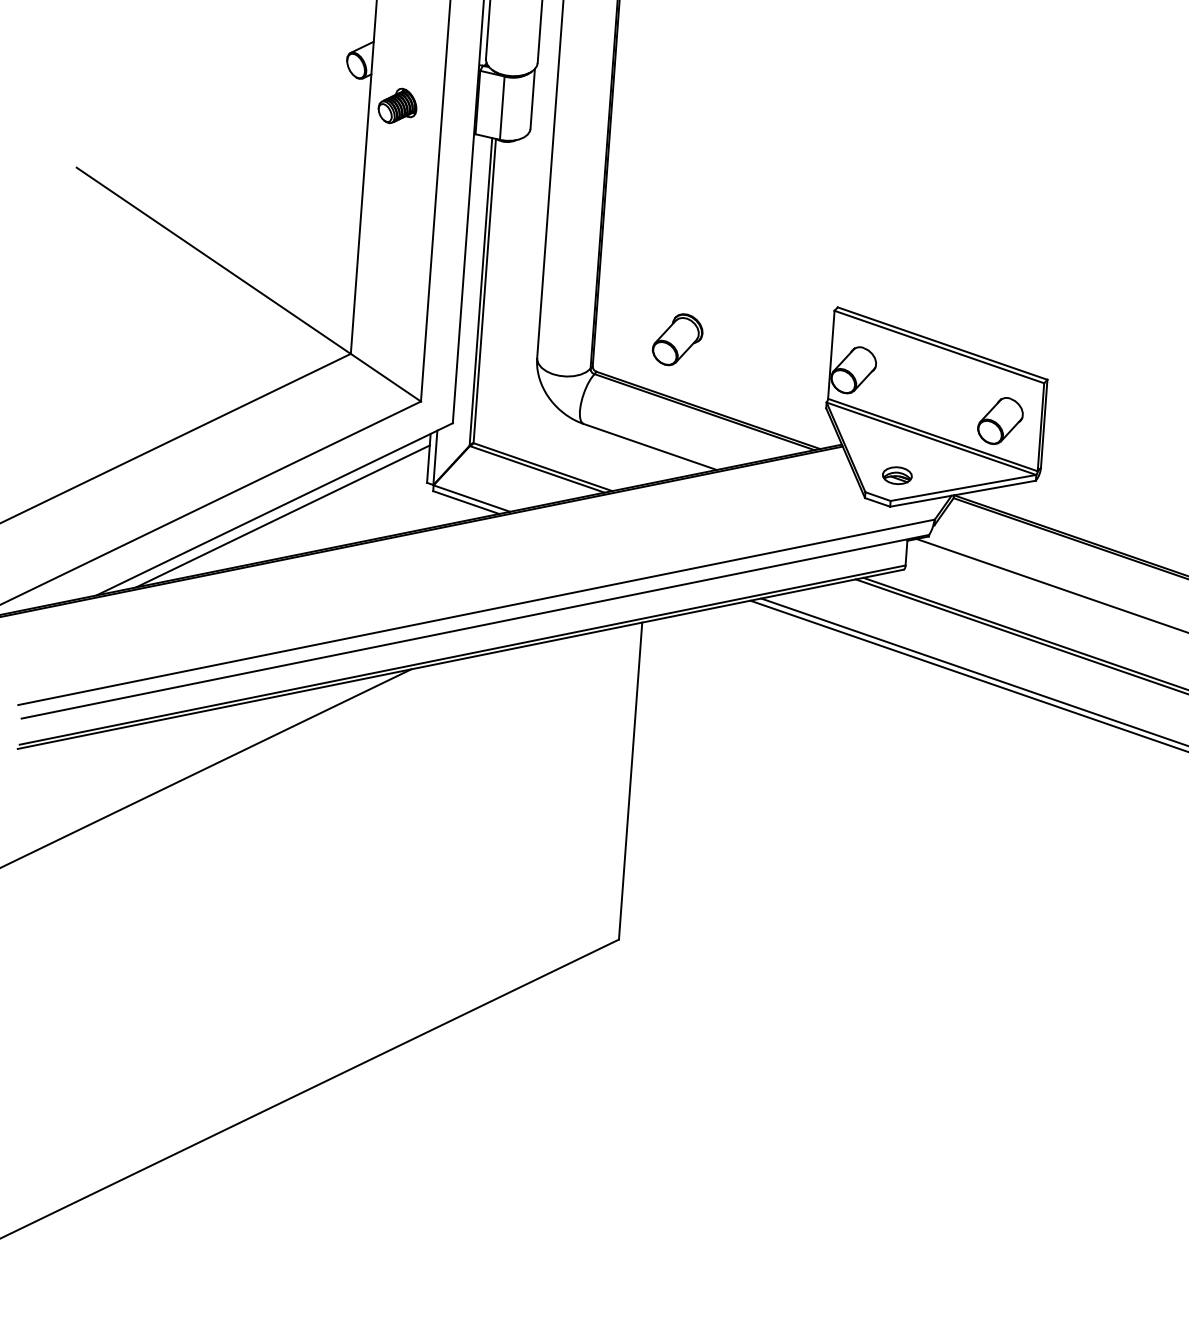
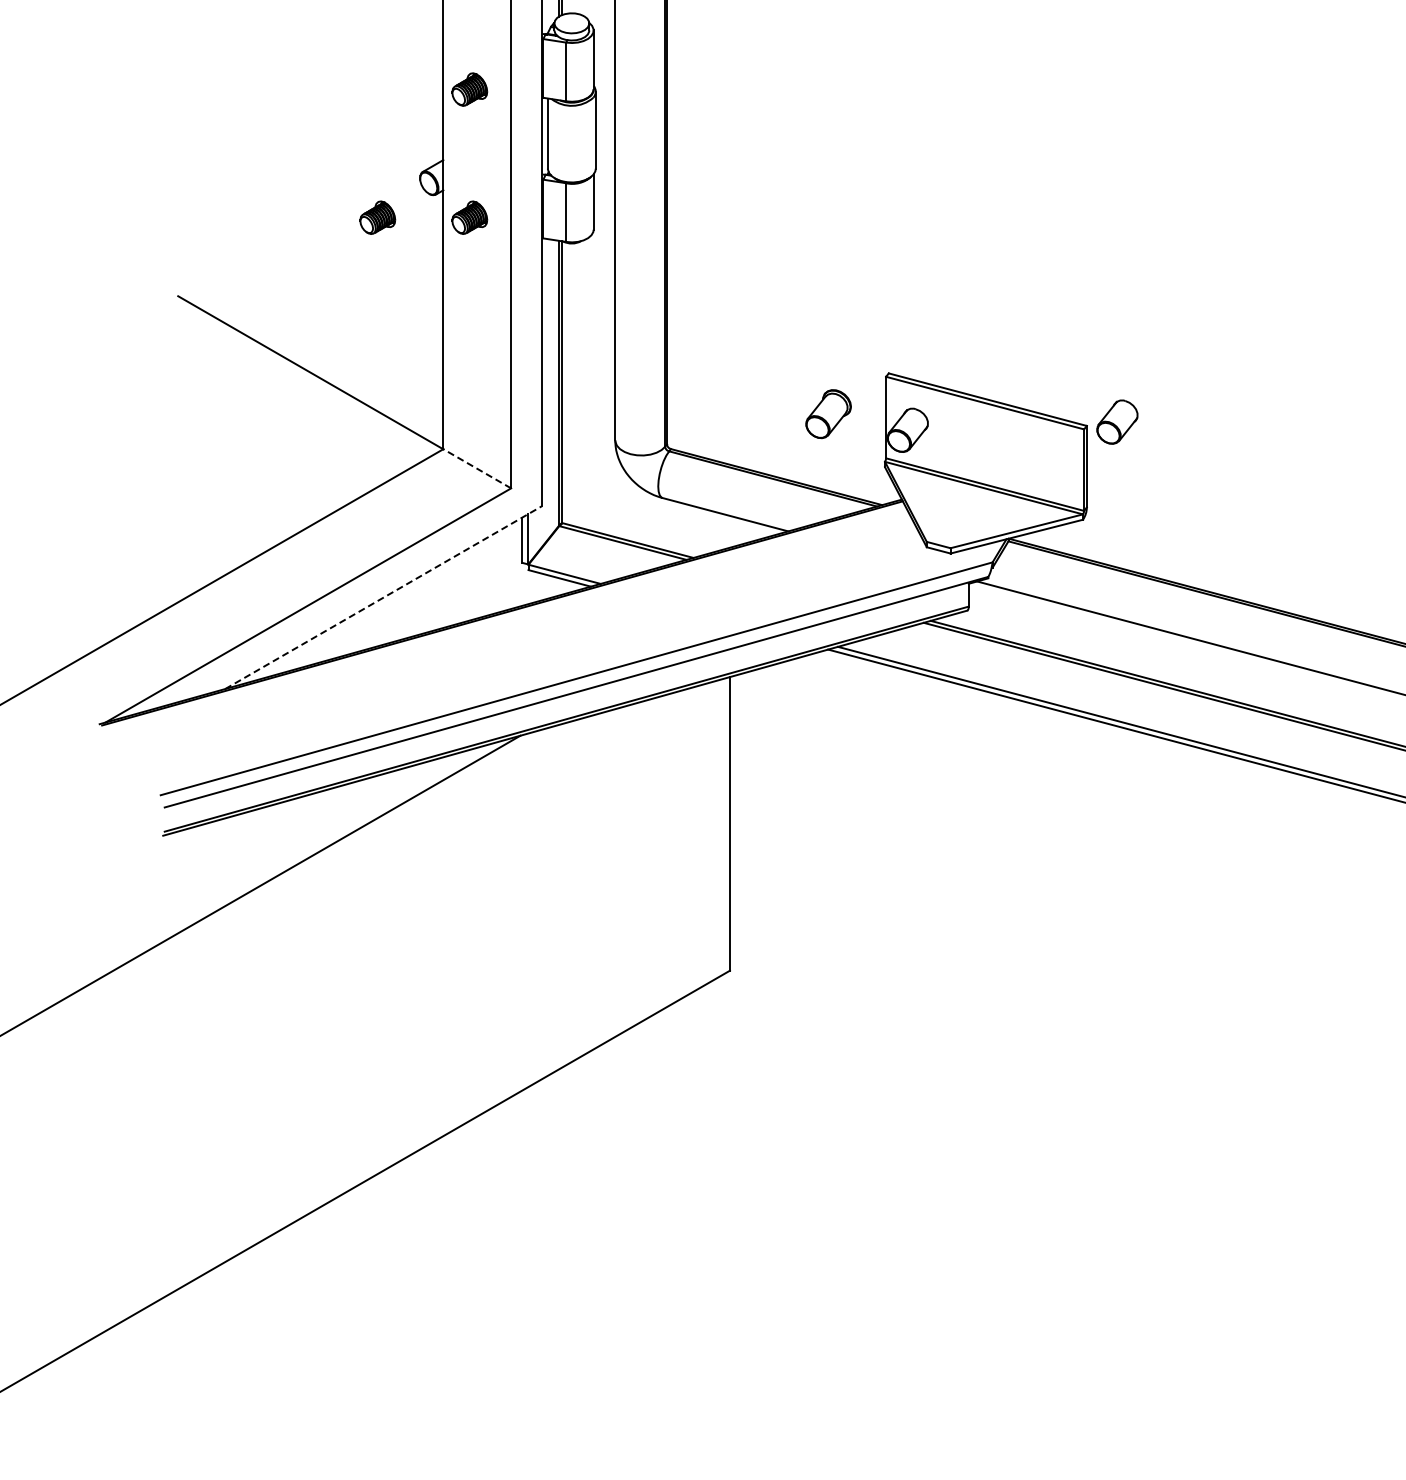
part: (298, 98) -> (377, 217), added
part: (677, 340) -> (828, 414), moved
line: (385, 377) -> (476, 468), solid -> dashed
part: (1000, 420) -> (1117, 421), moved
part: (896, 475) -> (954, 524), removed
line: (274, 509) -> (383, 597), solid -> dashed
line: (282, 516) -> (391, 603), removed

